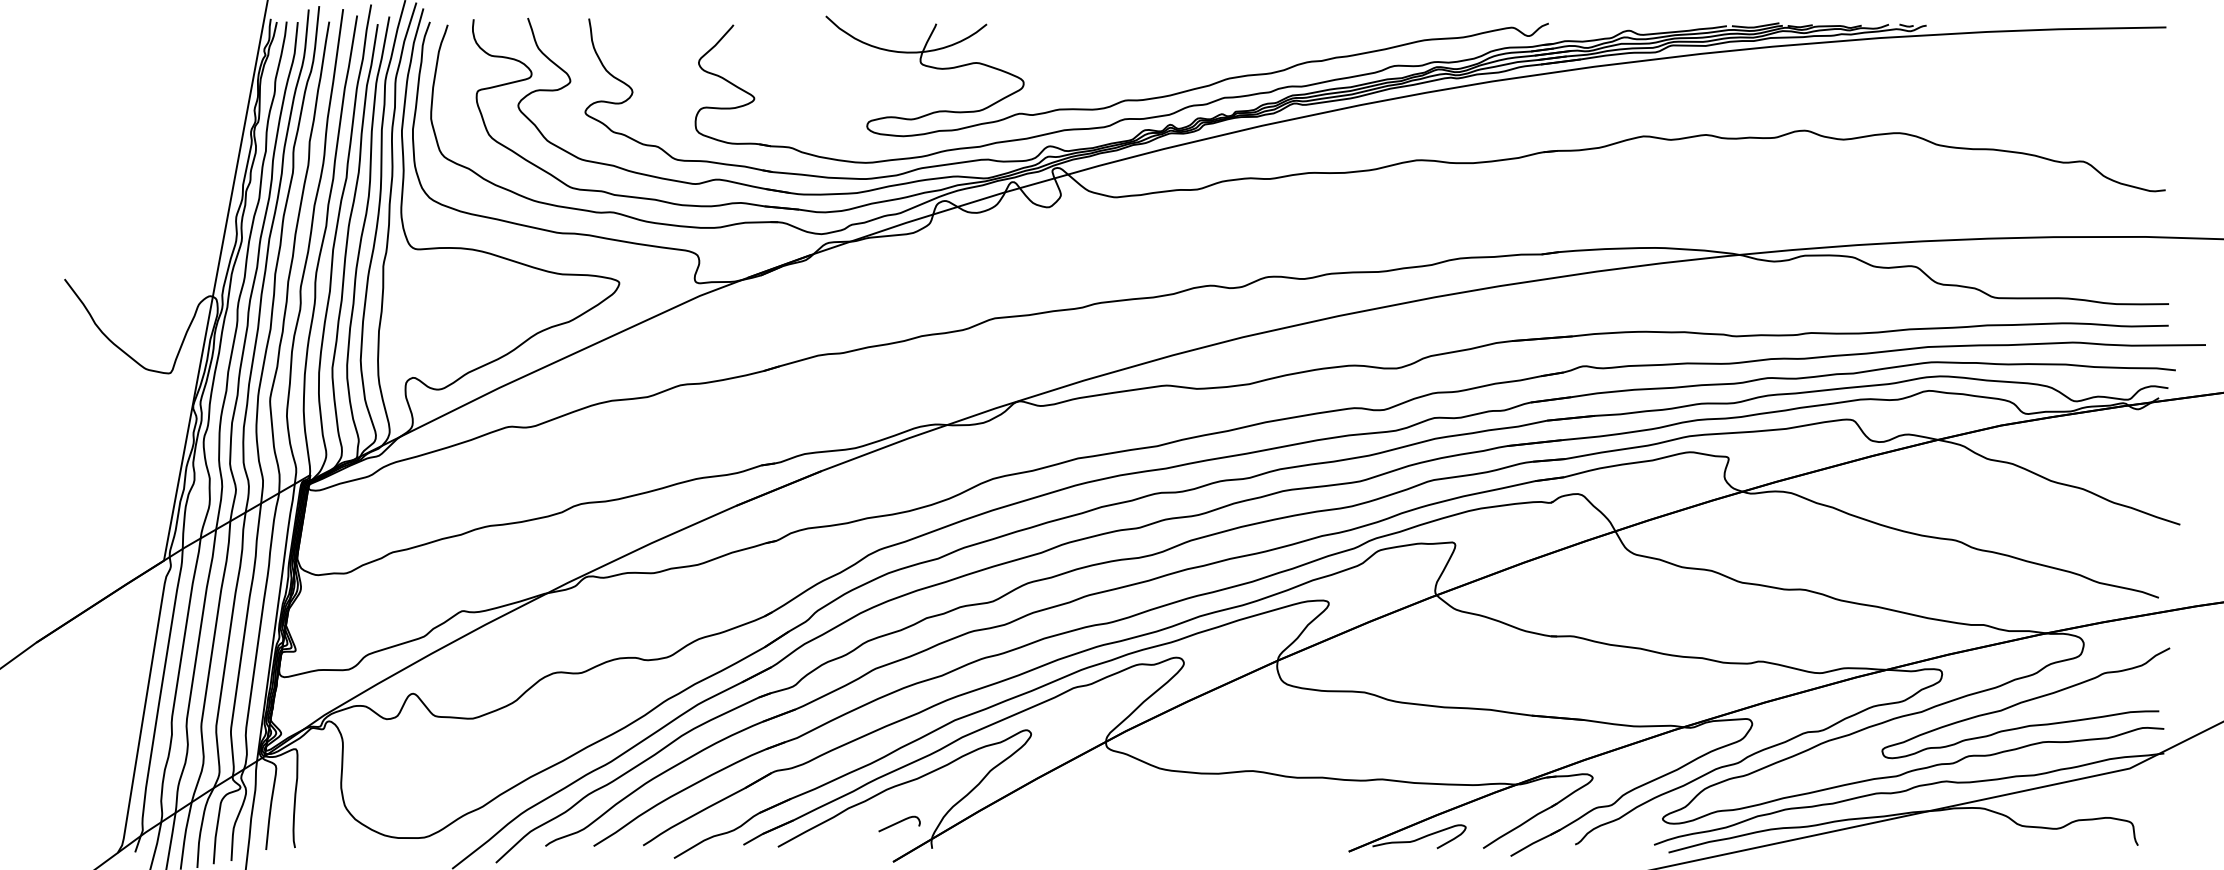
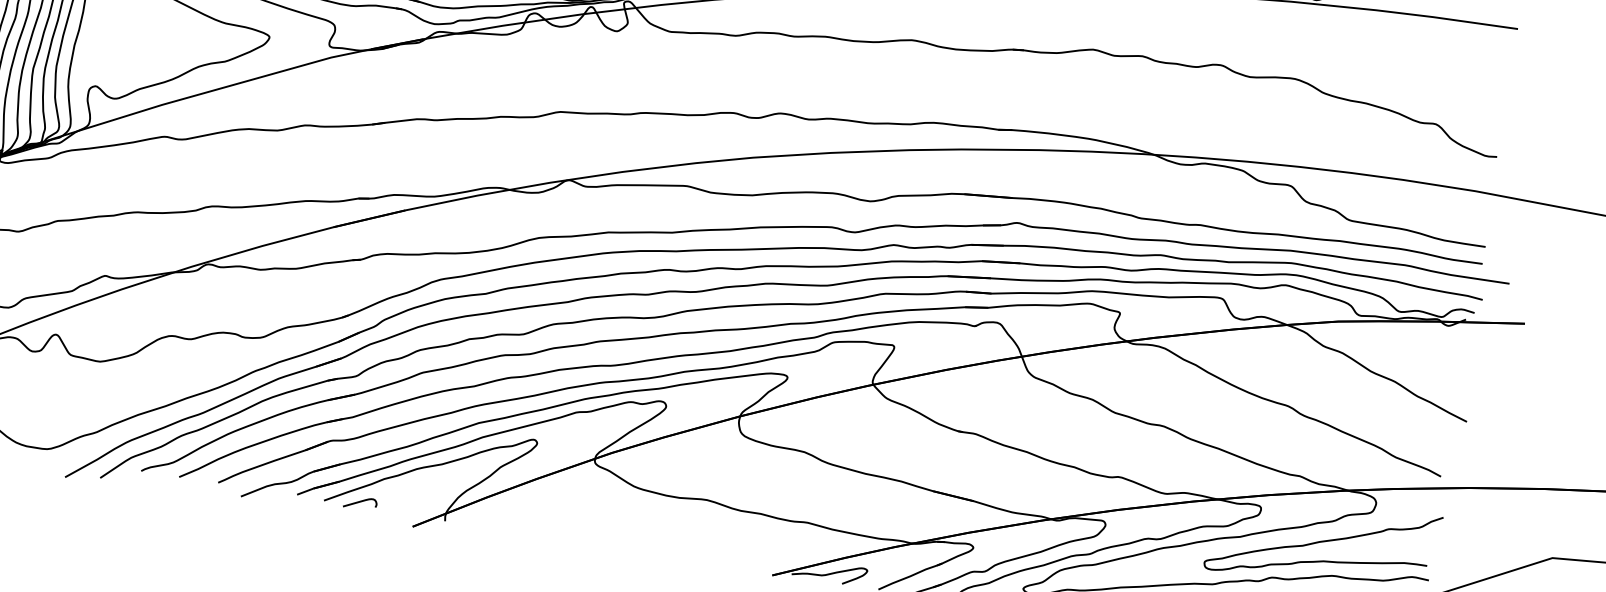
curve: (899, 822) -> (360, 501), moved

